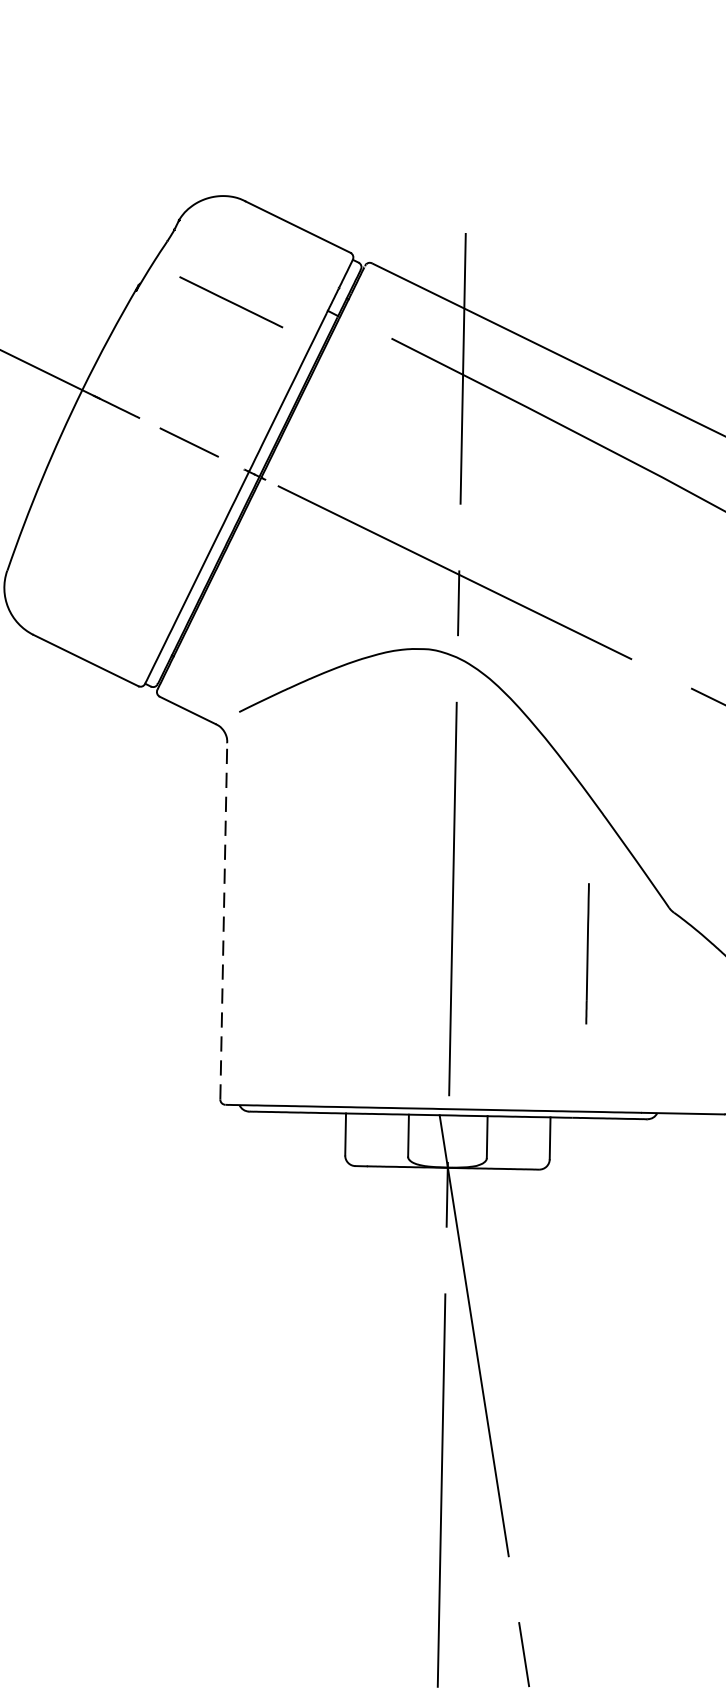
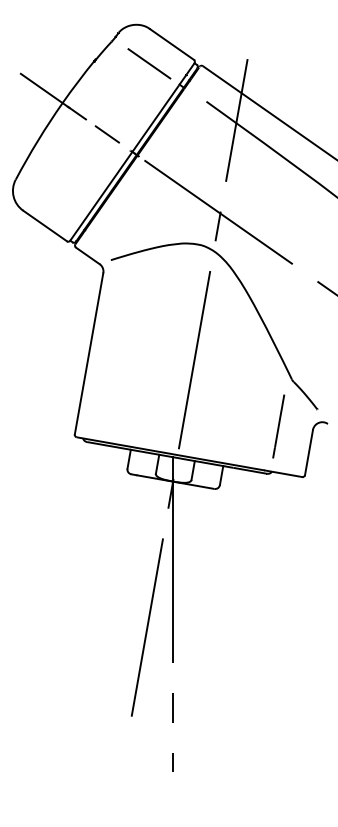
line: (231, 301) -> (149, 63), moved
line: (224, 920) -> (89, 353), dashed -> solid
line: (587, 953) -> (278, 426), moved

